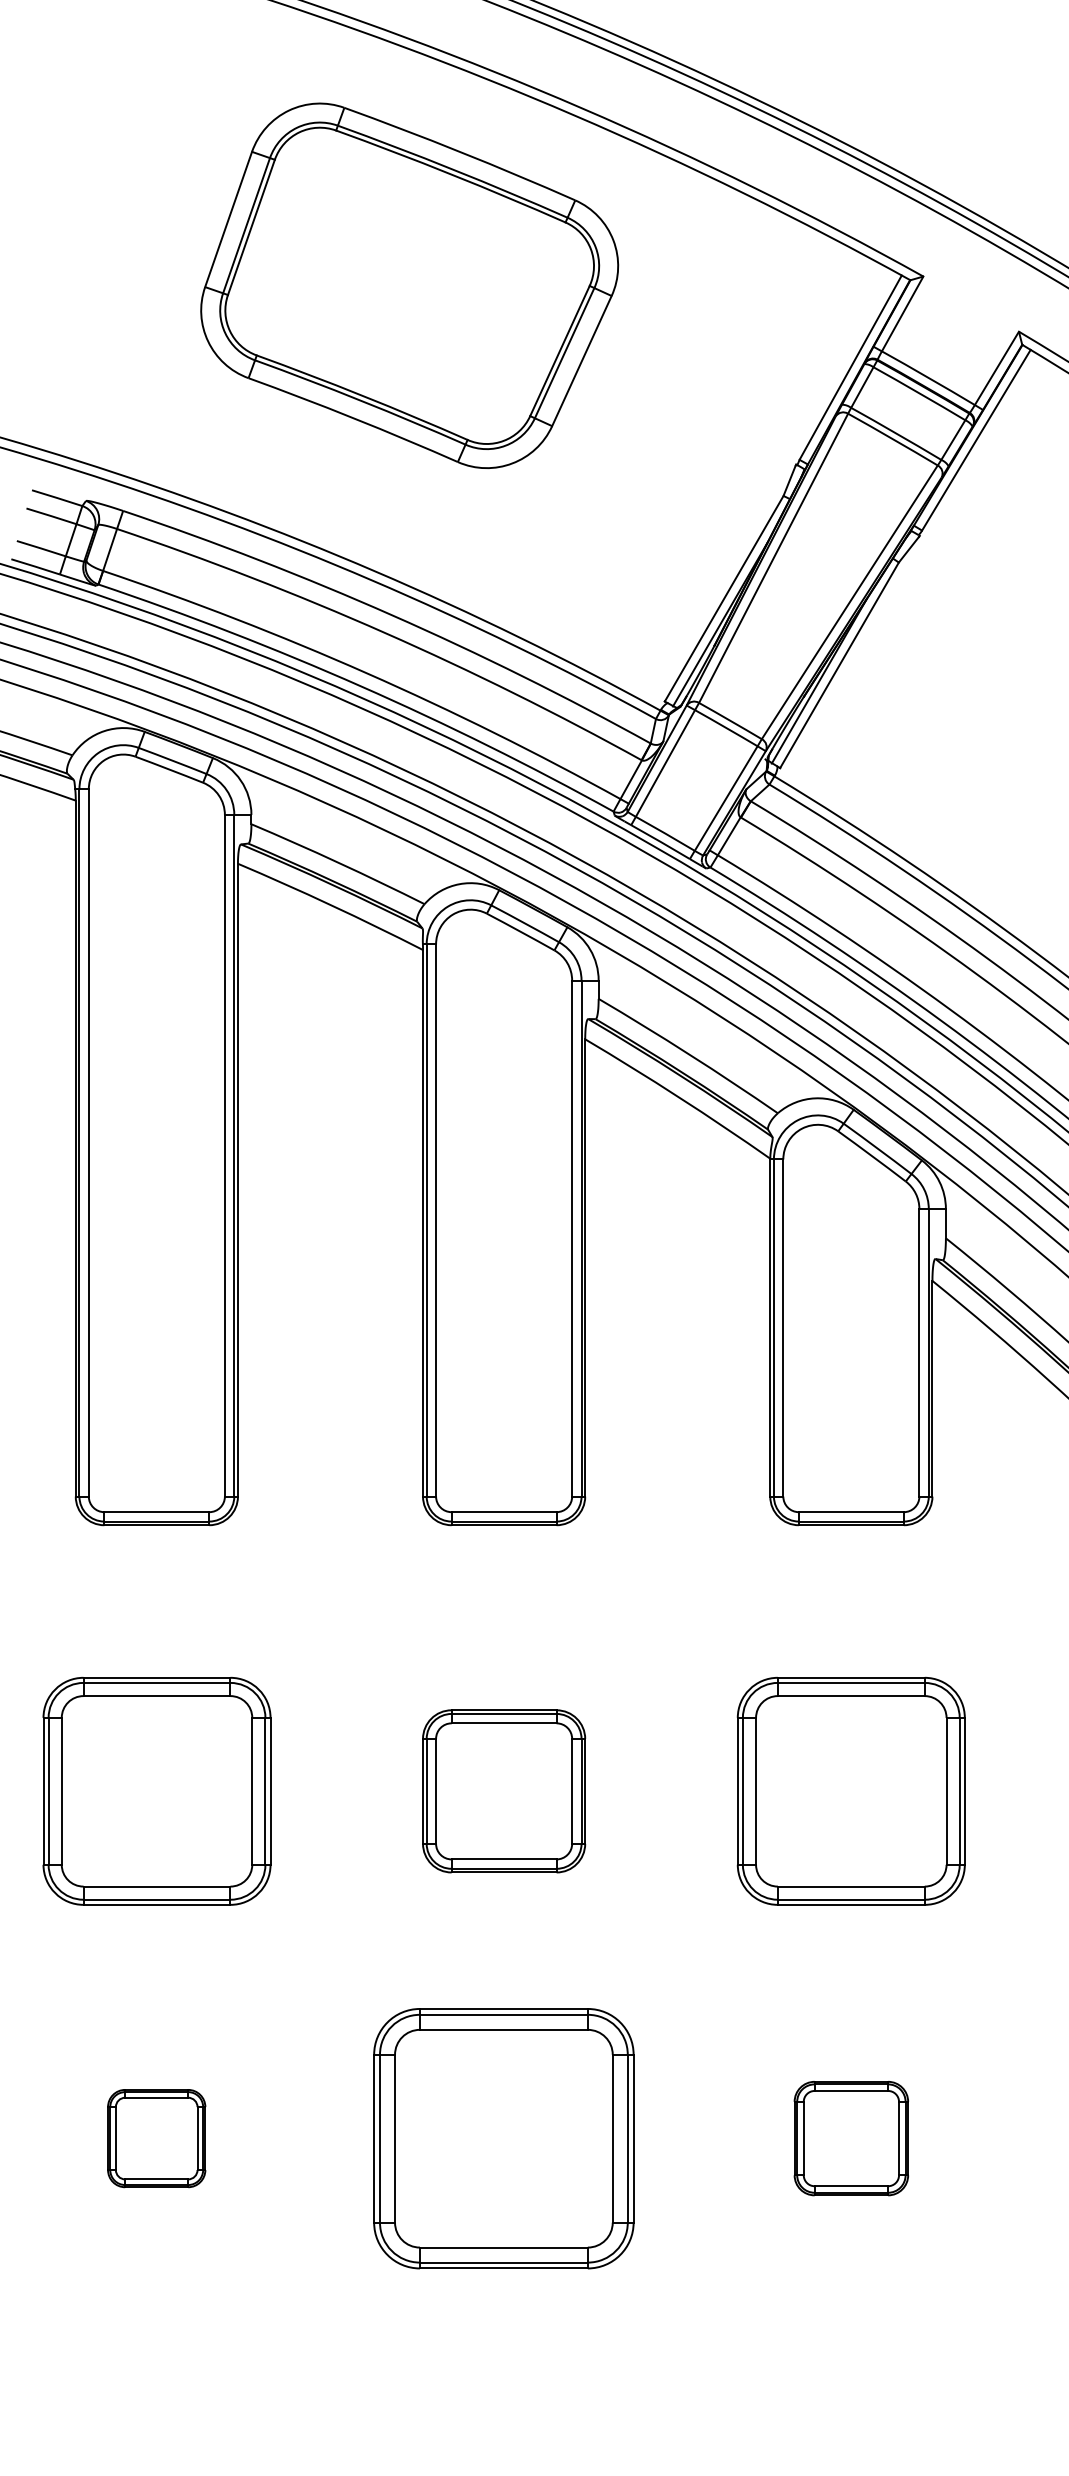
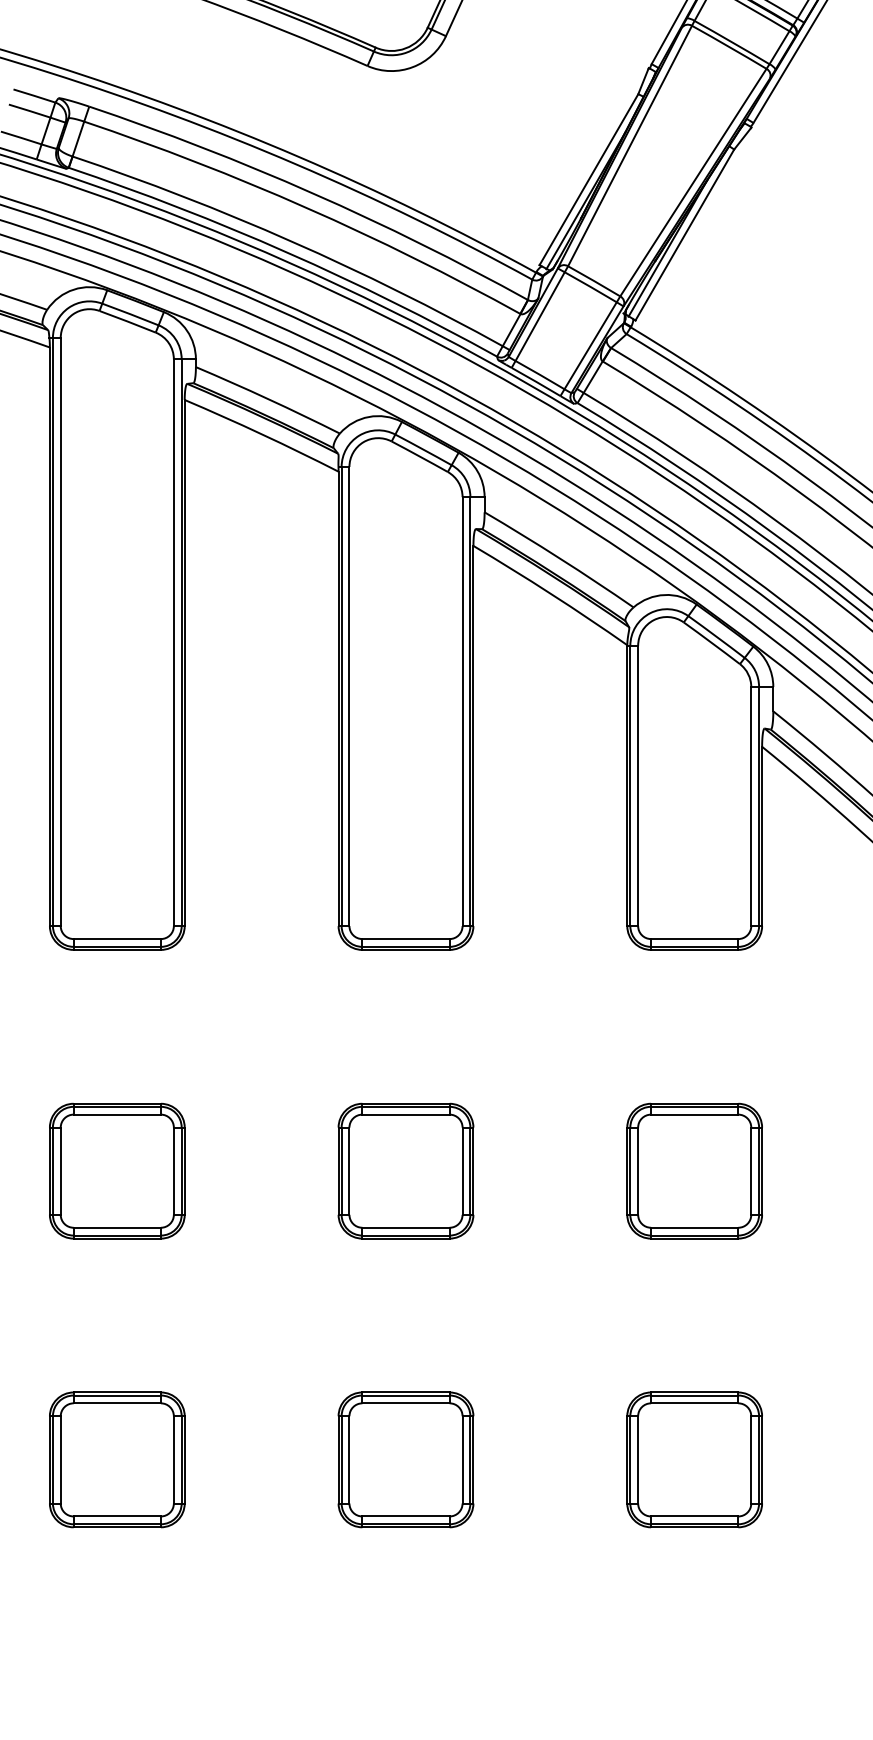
part: (156, 1791) -> (117, 1171), size x0.71
part: (851, 1791) -> (694, 1171), size x0.71
part: (156, 2138) -> (117, 1459), size x1.67
part: (504, 2138) -> (406, 1459), size x0.62
part: (851, 2138) -> (694, 1459), size x1.43

